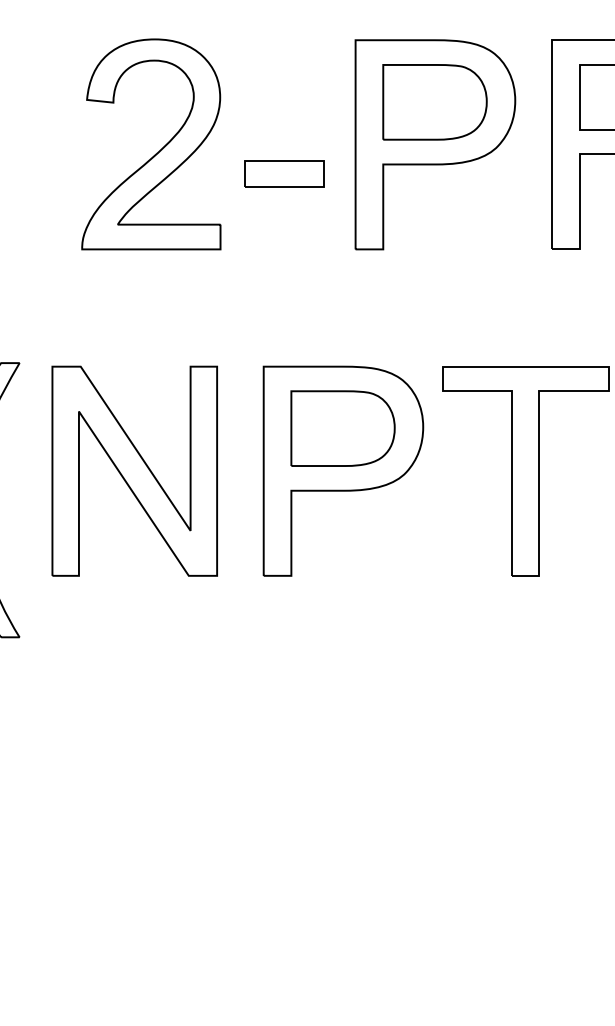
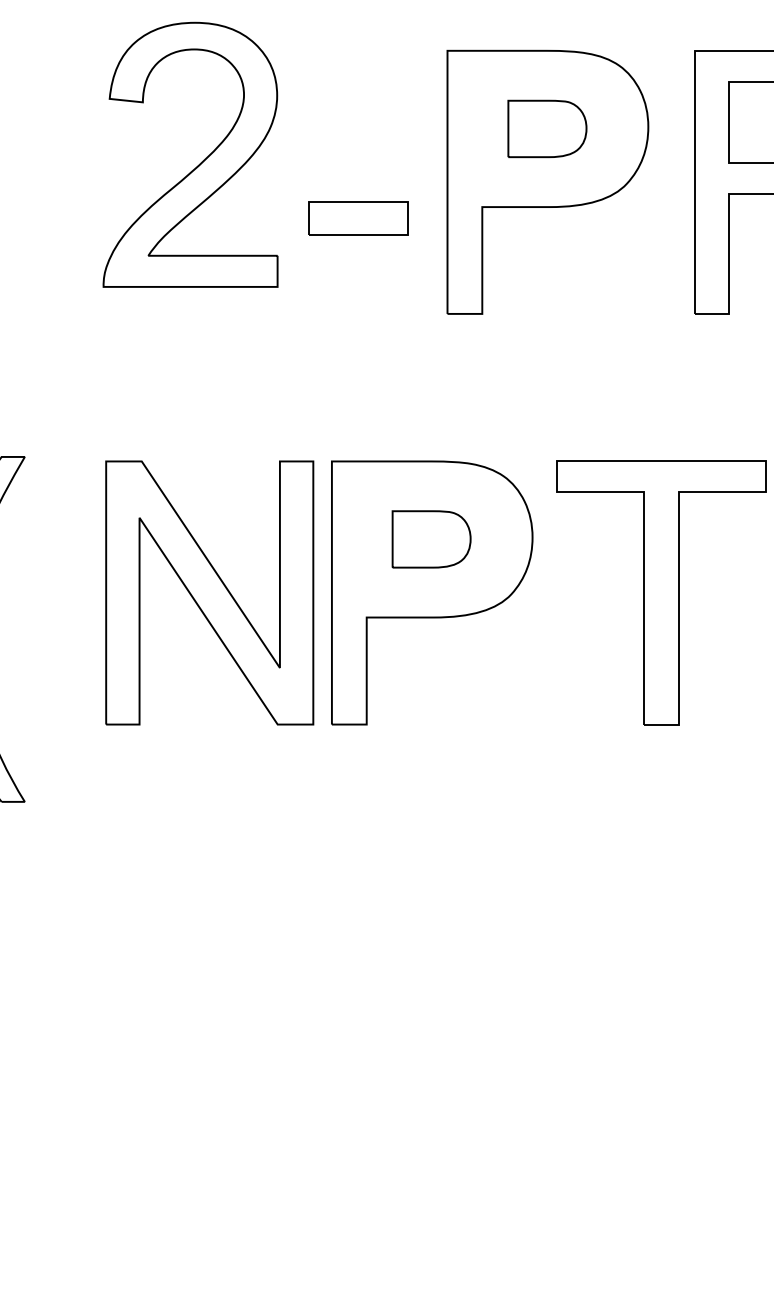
part: (435, 101) -> (547, 128), size x0.6
part: (158, 151) -> (199, 163), moved
part: (342, 428) -> (431, 539), size x0.6
part: (134, 470) -> (209, 592), moved

